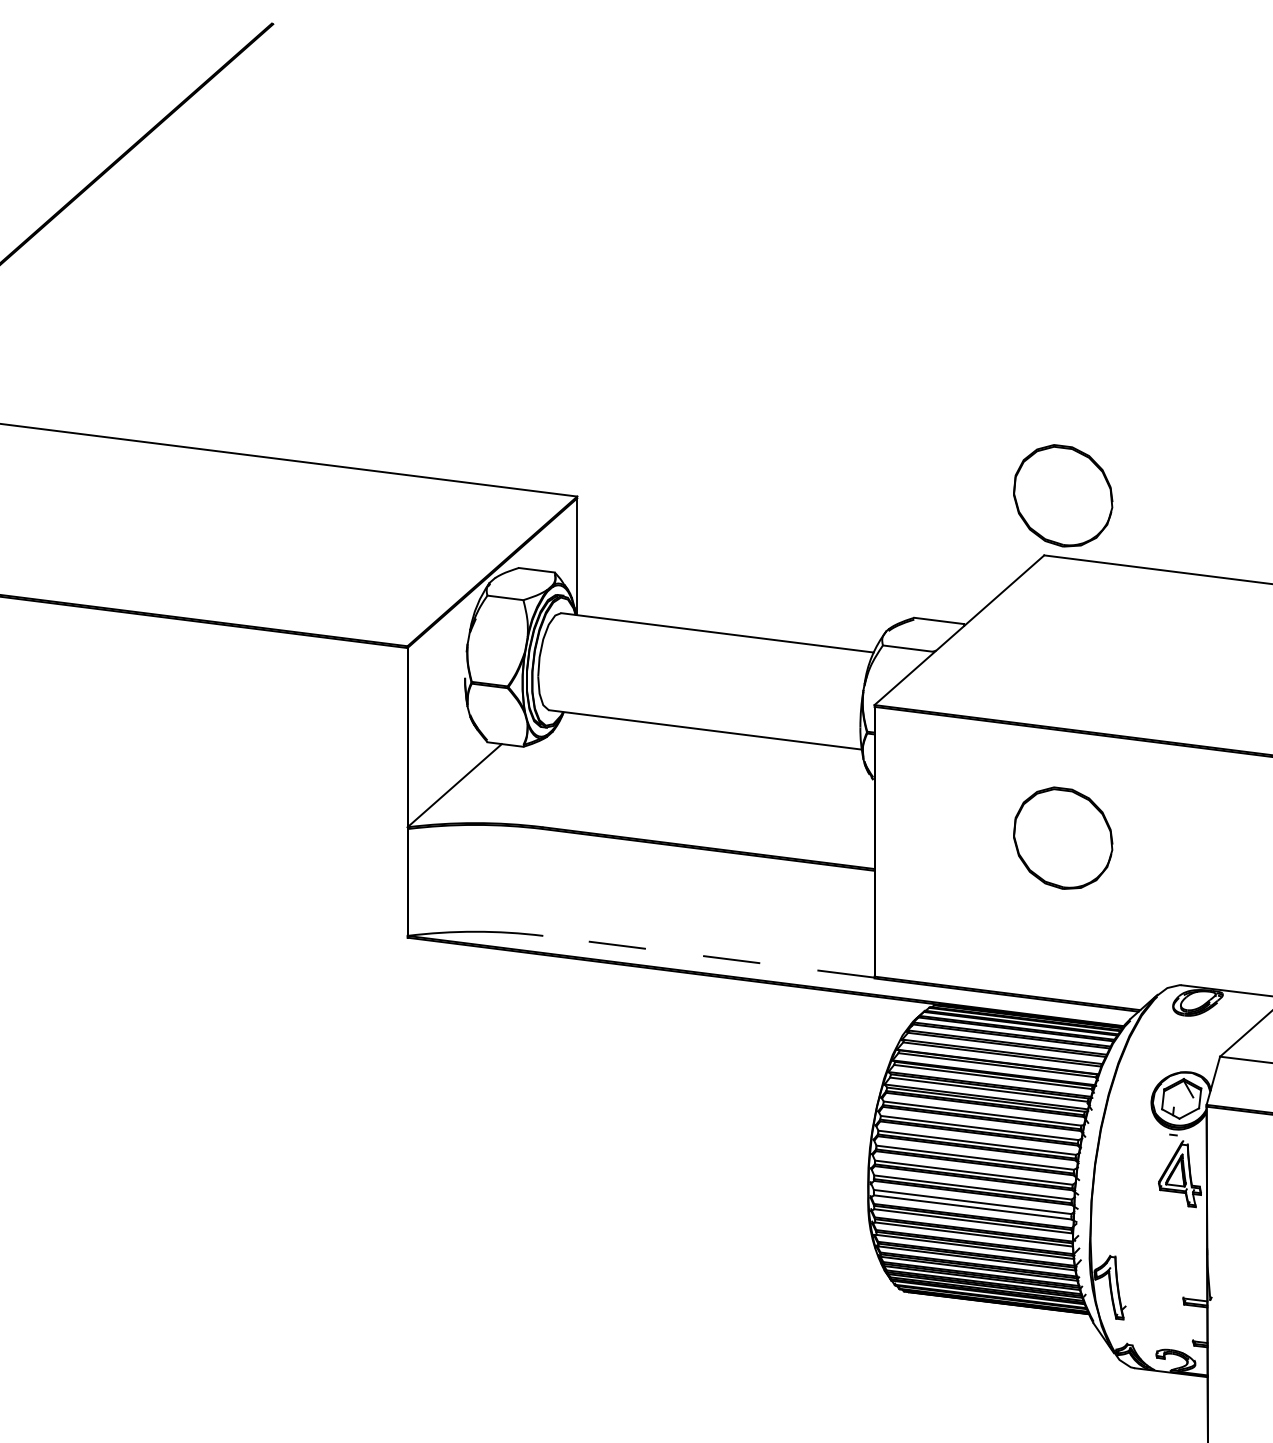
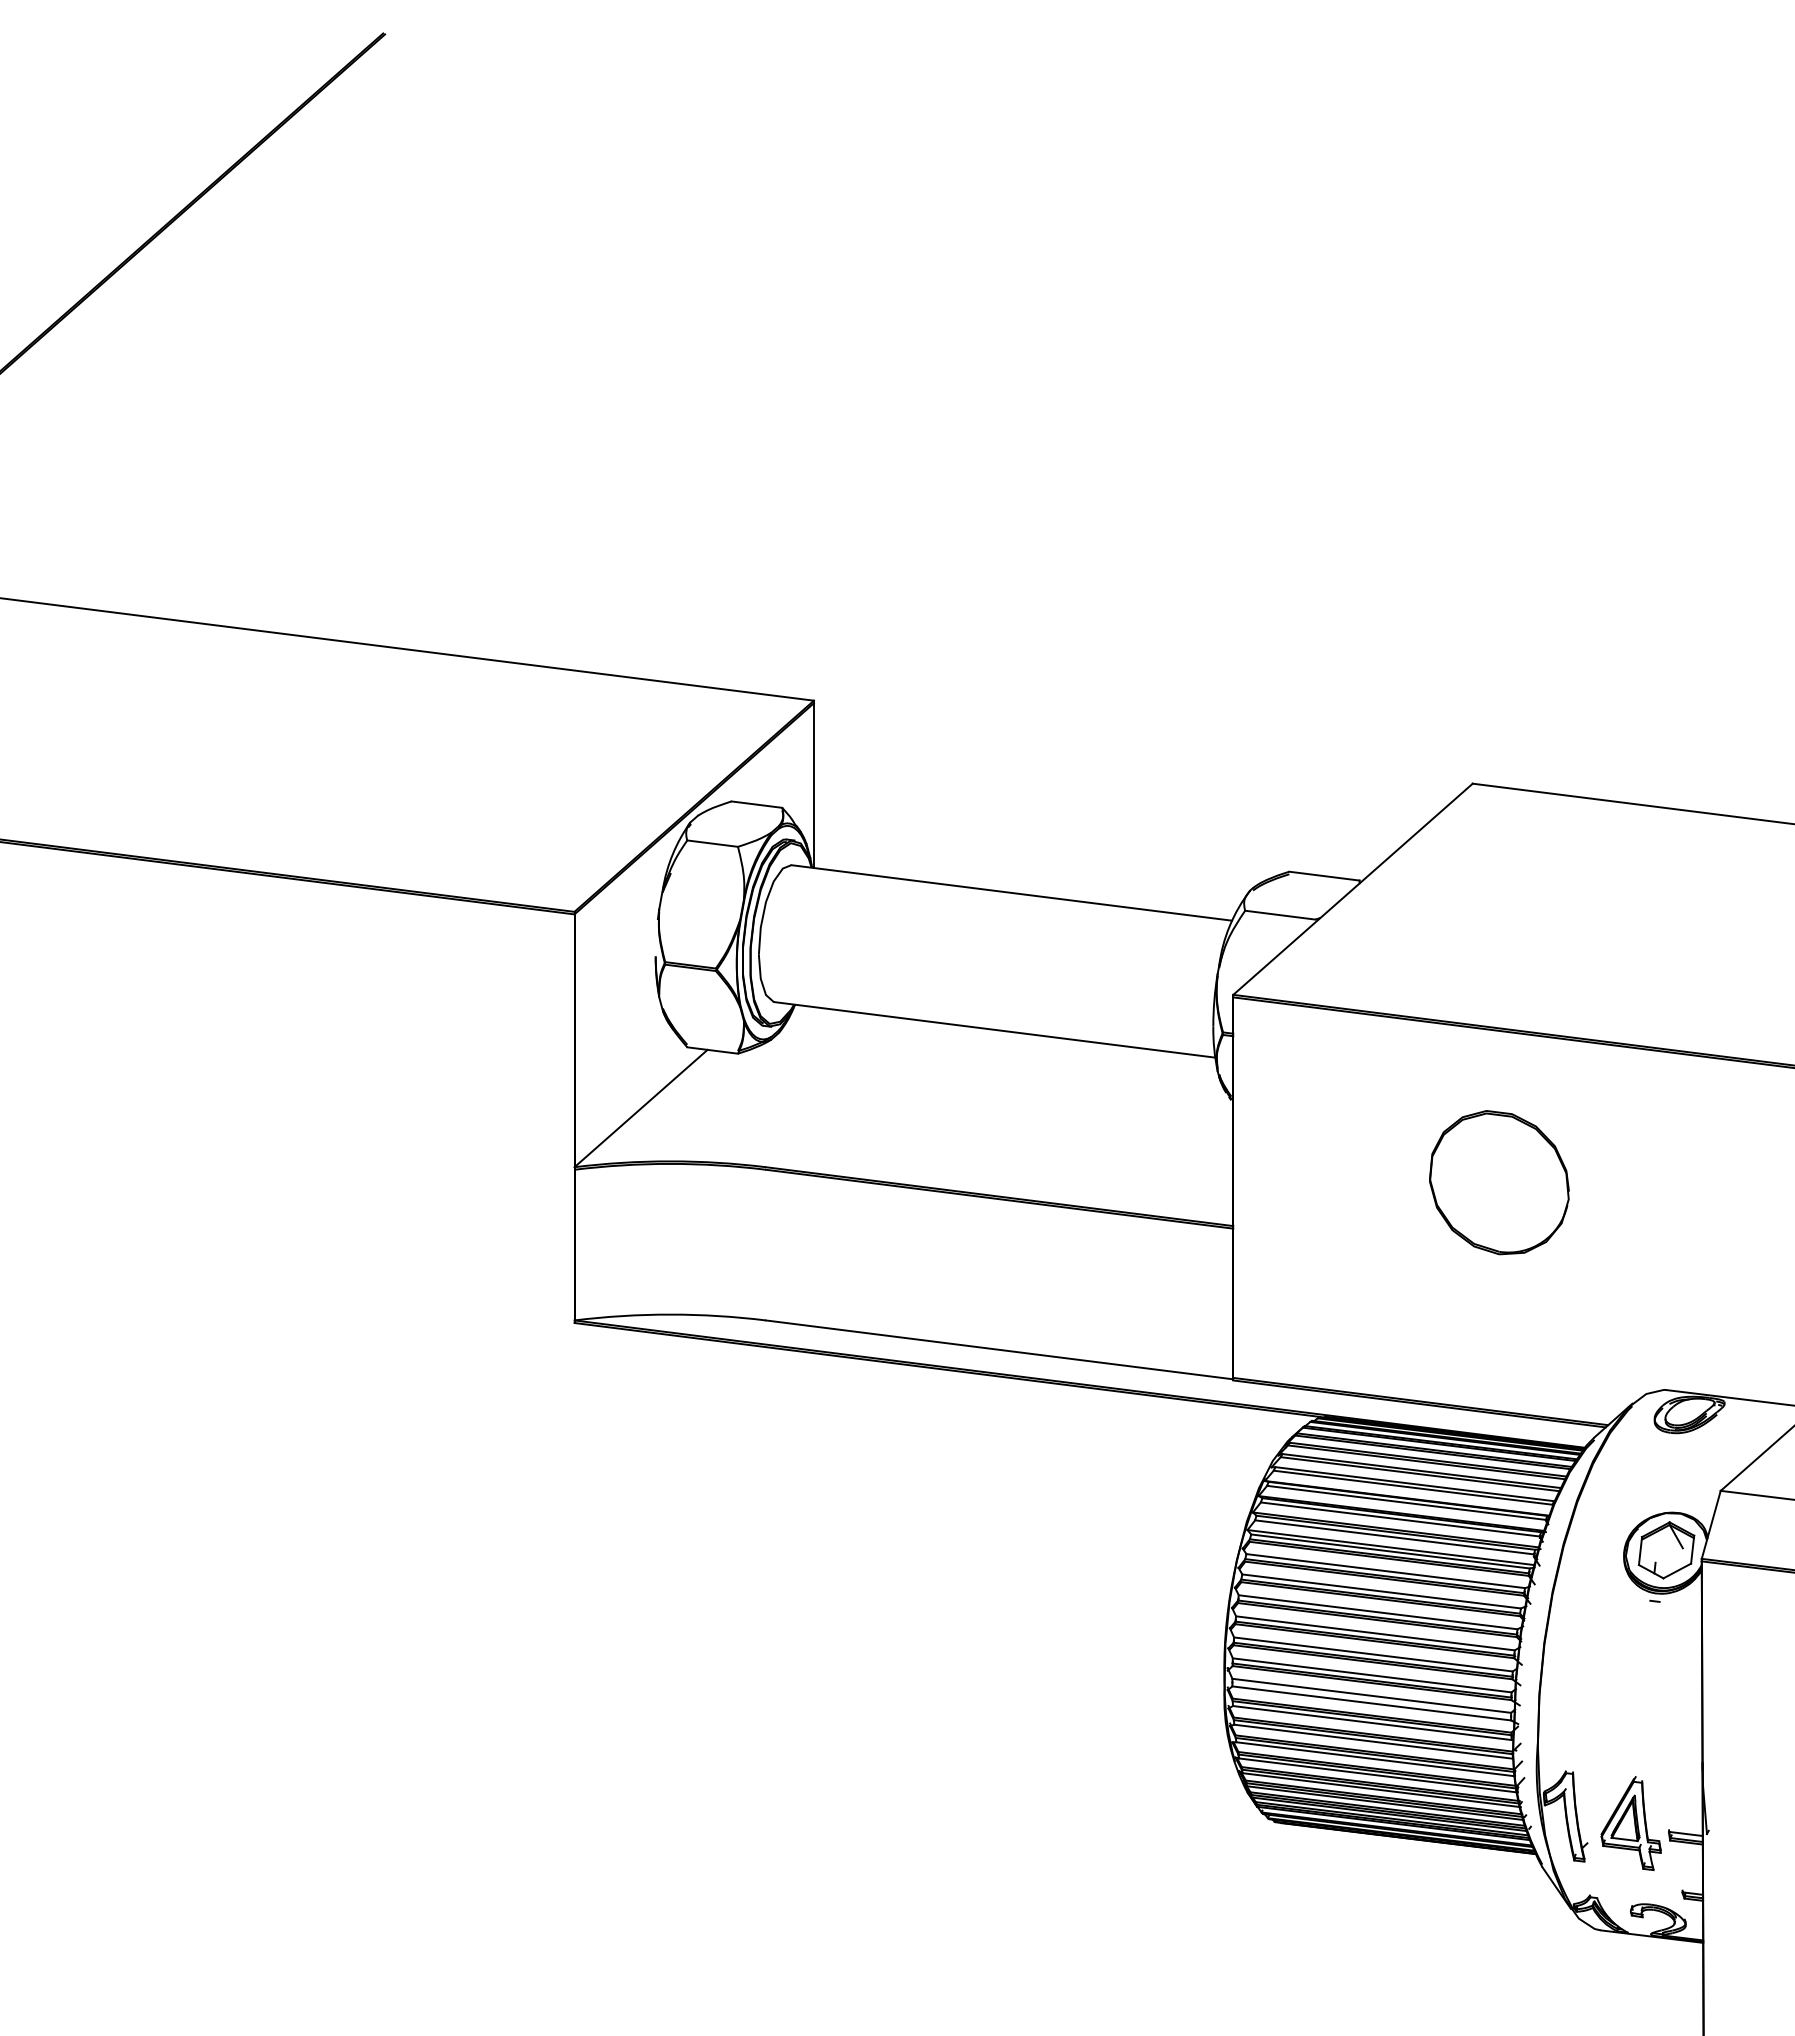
part: (1063, 495) -> (1499, 699), removed
line: (708, 956) -> (999, 1349), dashed -> solid
part: (1179, 1174) -> (1630, 1823), moved

